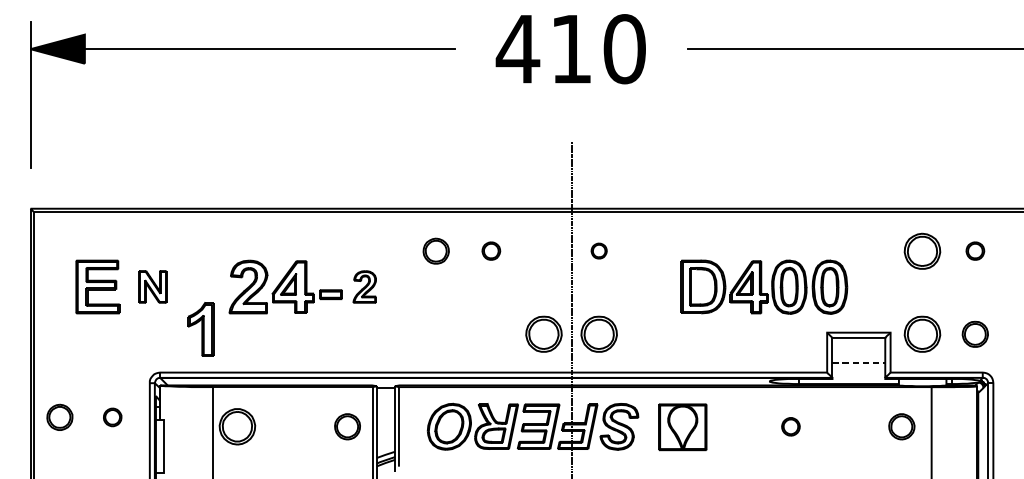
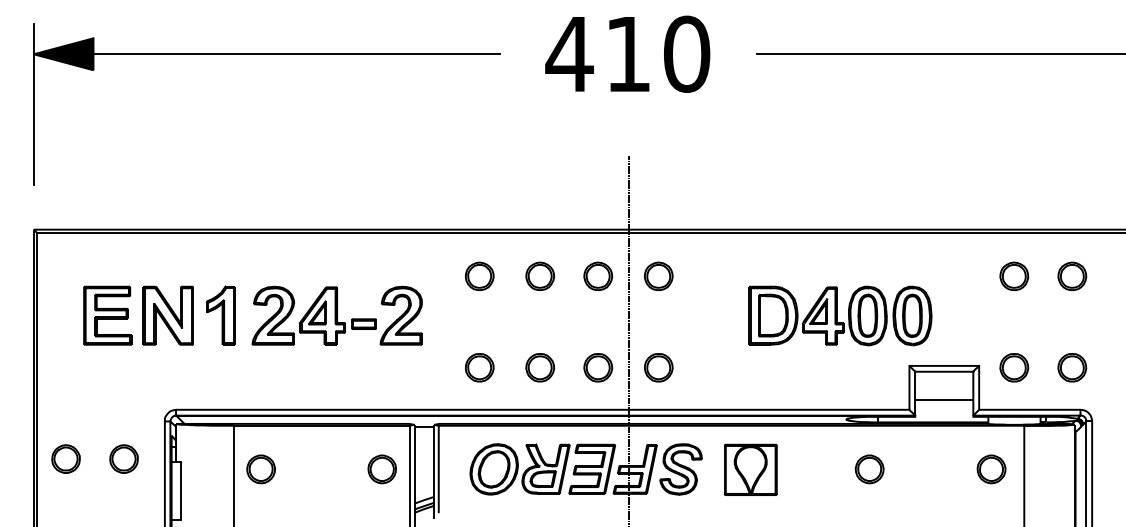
part: (491, 250) -> (540, 275), size x1.43
part: (544, 250) -> (598, 275), added
part: (598, 250) -> (658, 275), size x1.67
part: (922, 250) -> (1014, 275), size x0.71
part: (975, 250) -> (1072, 275), size x1.43
part: (152, 286) -> (167, 315), size x1.67
part: (364, 286) -> (400, 315), size x1.67
part: (200, 329) -> (220, 315), moved
part: (436, 334) -> (479, 367), added
part: (491, 334) -> (540, 367), added
part: (544, 334) -> (598, 367), size x0.71
part: (598, 334) -> (658, 367), size x0.71
part: (922, 334) -> (1014, 367), size x0.71
line: (859, 363) -> (944, 399), dashed -> solid
part: (112, 416) -> (123, 458), size x1.43
part: (236, 426) -> (260, 469), size x0.71
part: (790, 426) -> (869, 469), size x1.43

